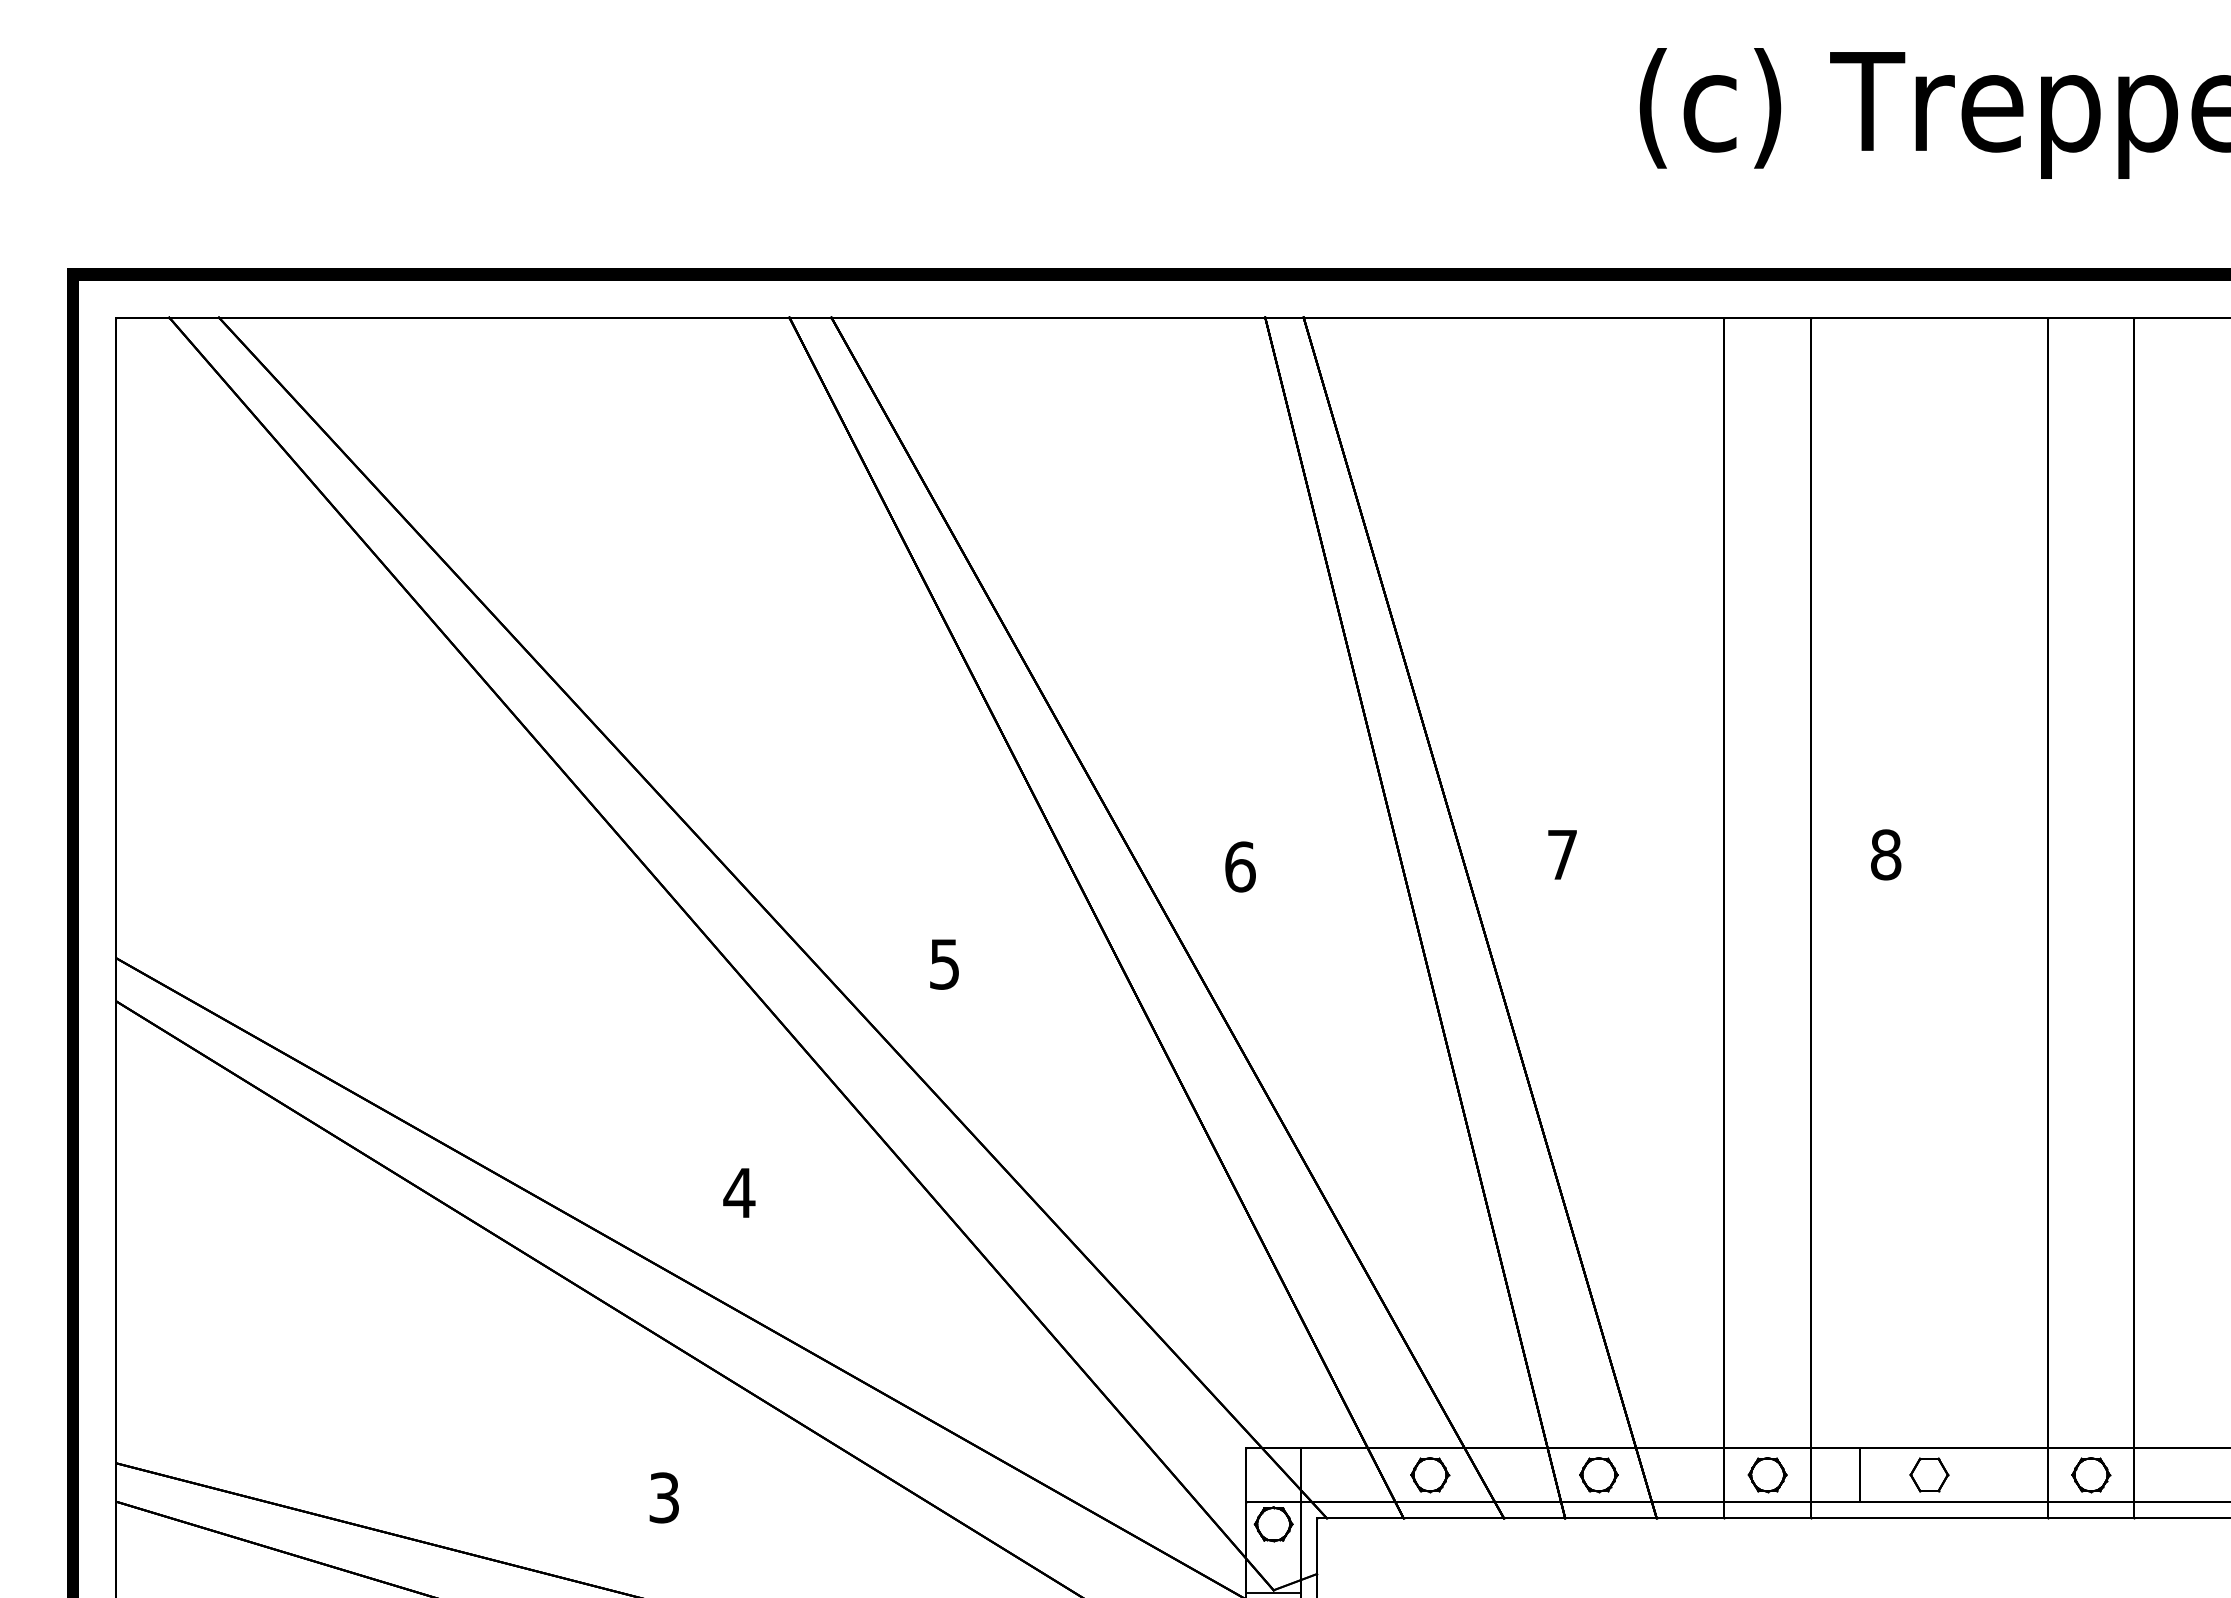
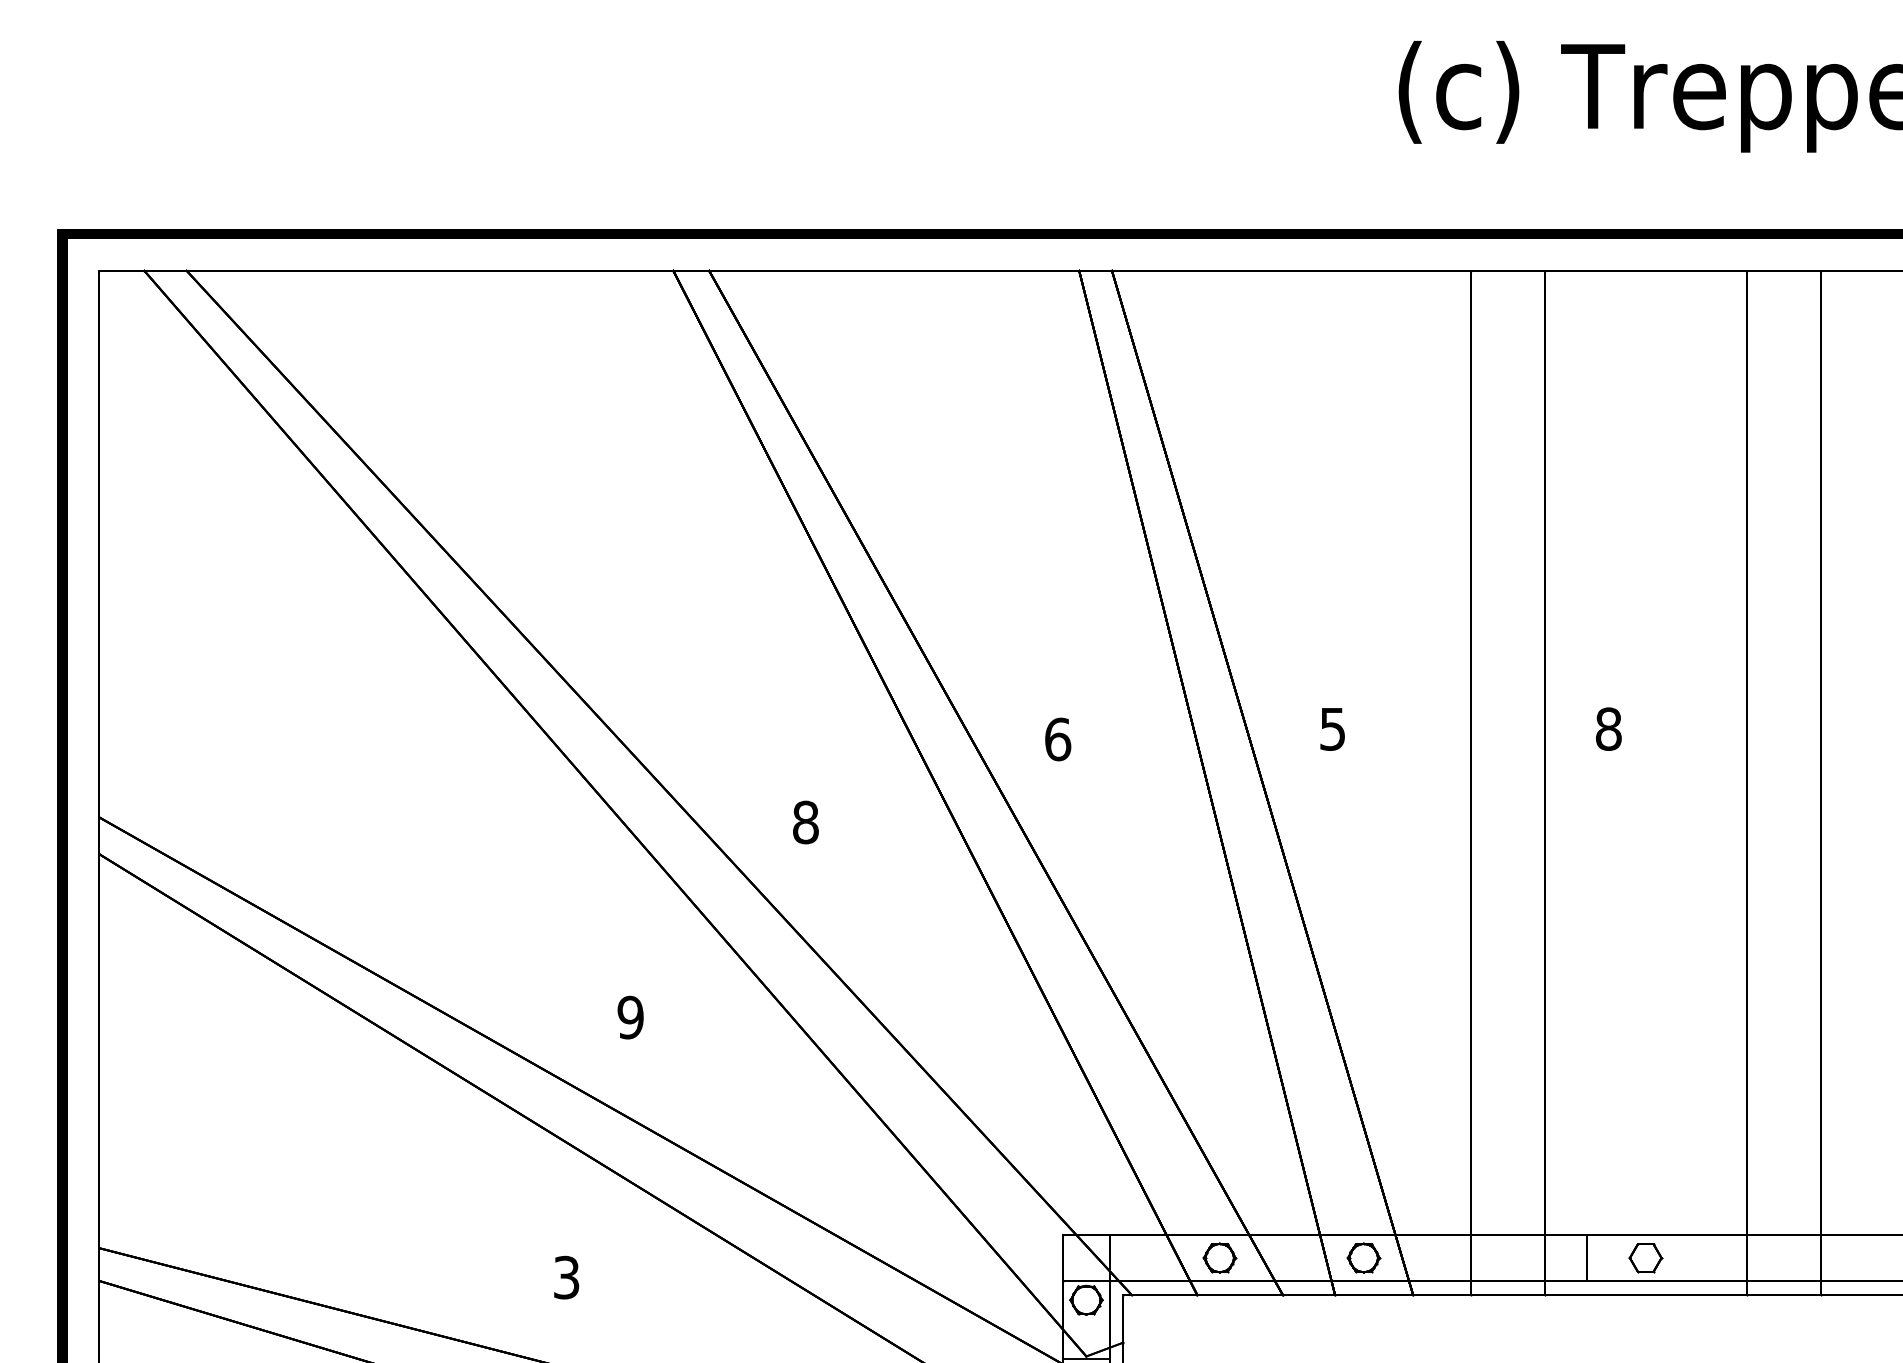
text: (1562, 855) -> (1332, 729), 7 -> 5
text: (944, 963) -> (805, 821), 5 -> 8
text: (739, 1192) -> (630, 1017), 4 -> 9
part: (1767, 1475) -> (1507, 1258), removed
part: (2091, 1475) -> (1784, 1258), removed

